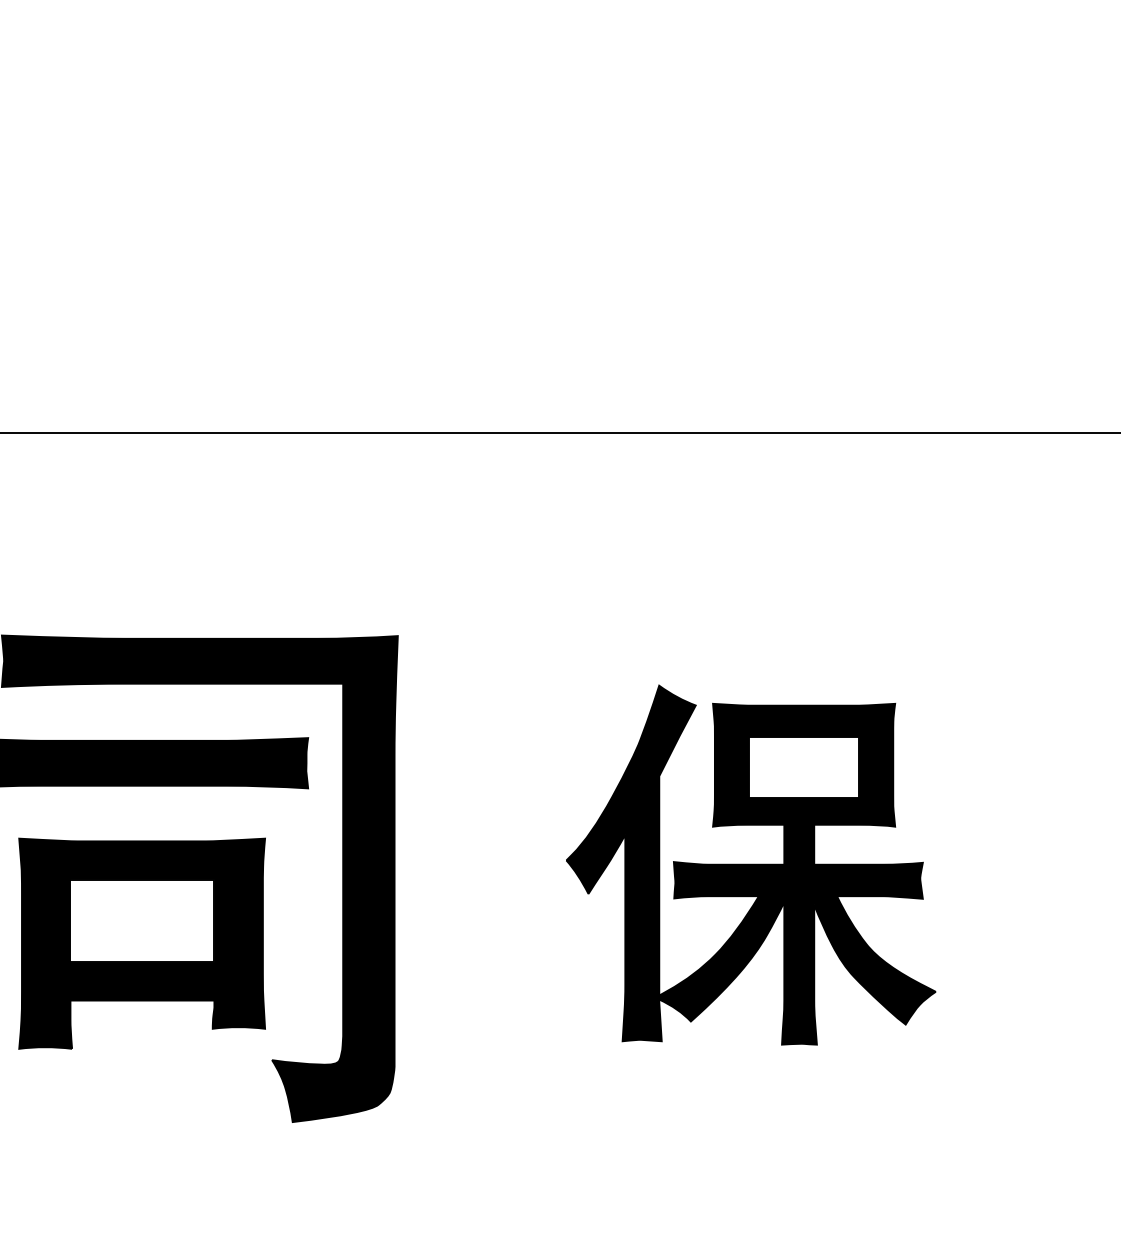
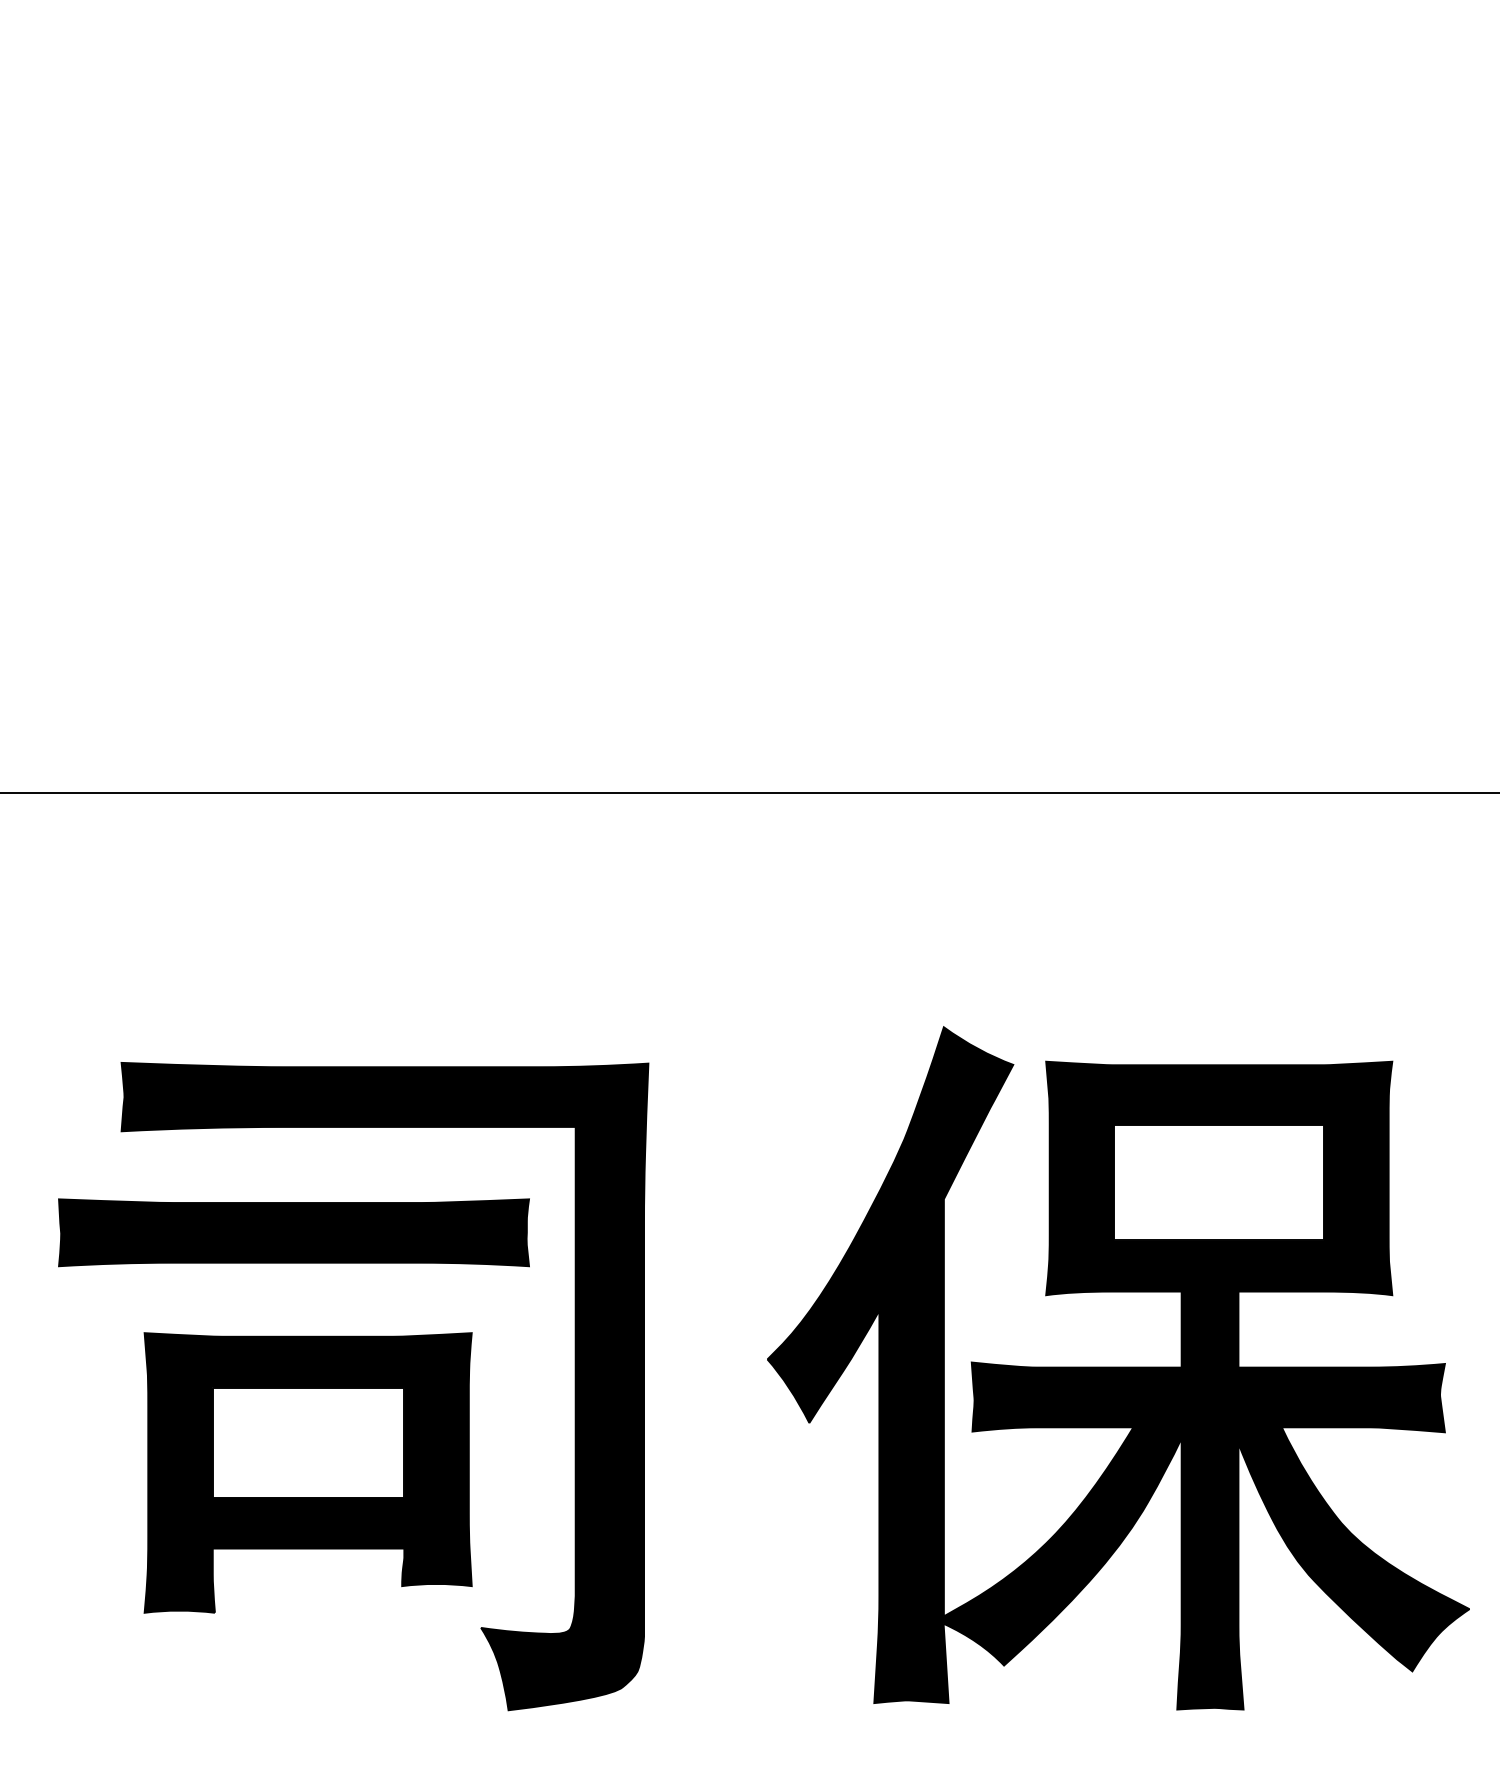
part: (751, 865) -> (1118, 1368), size x1.43

